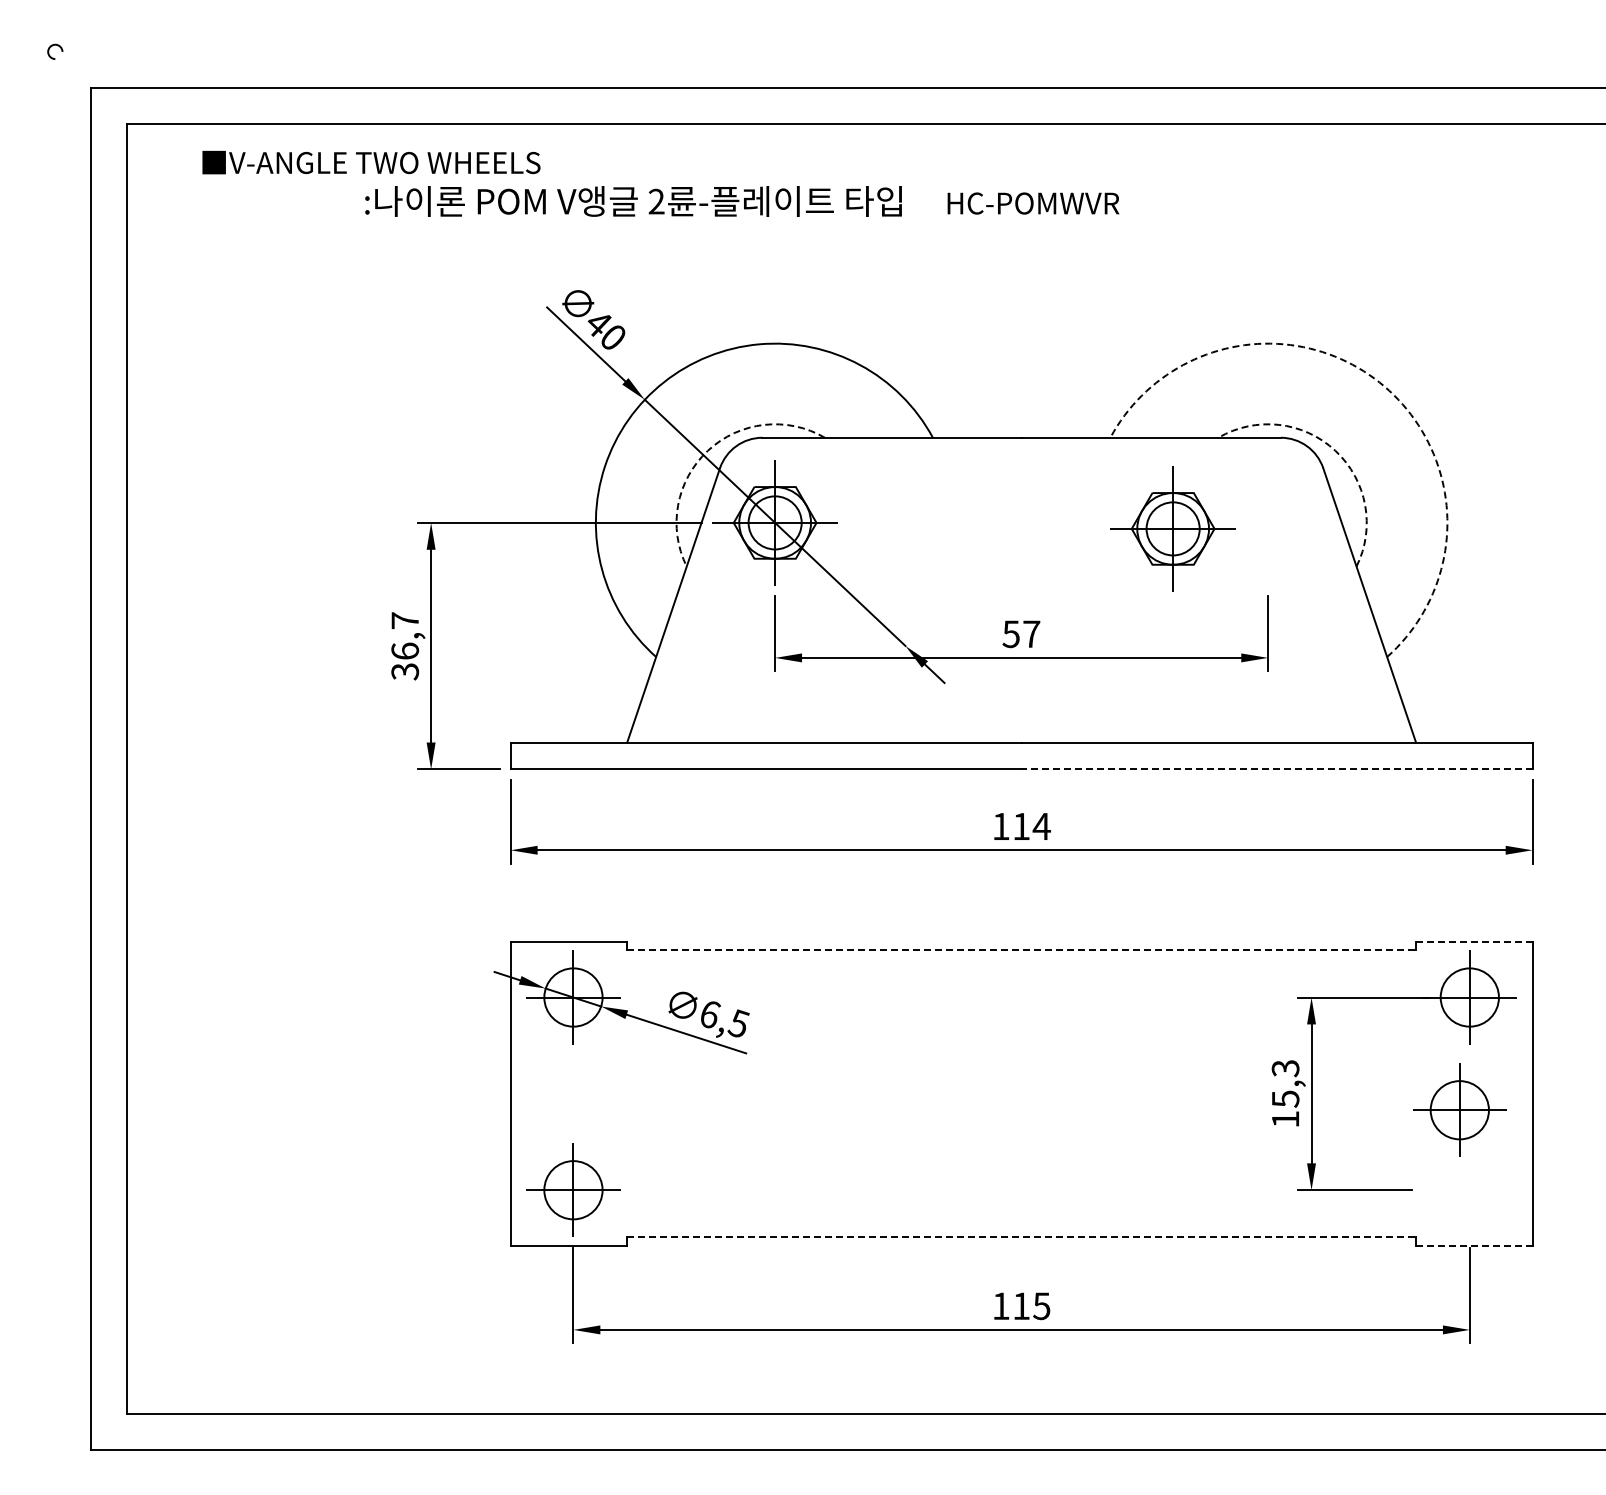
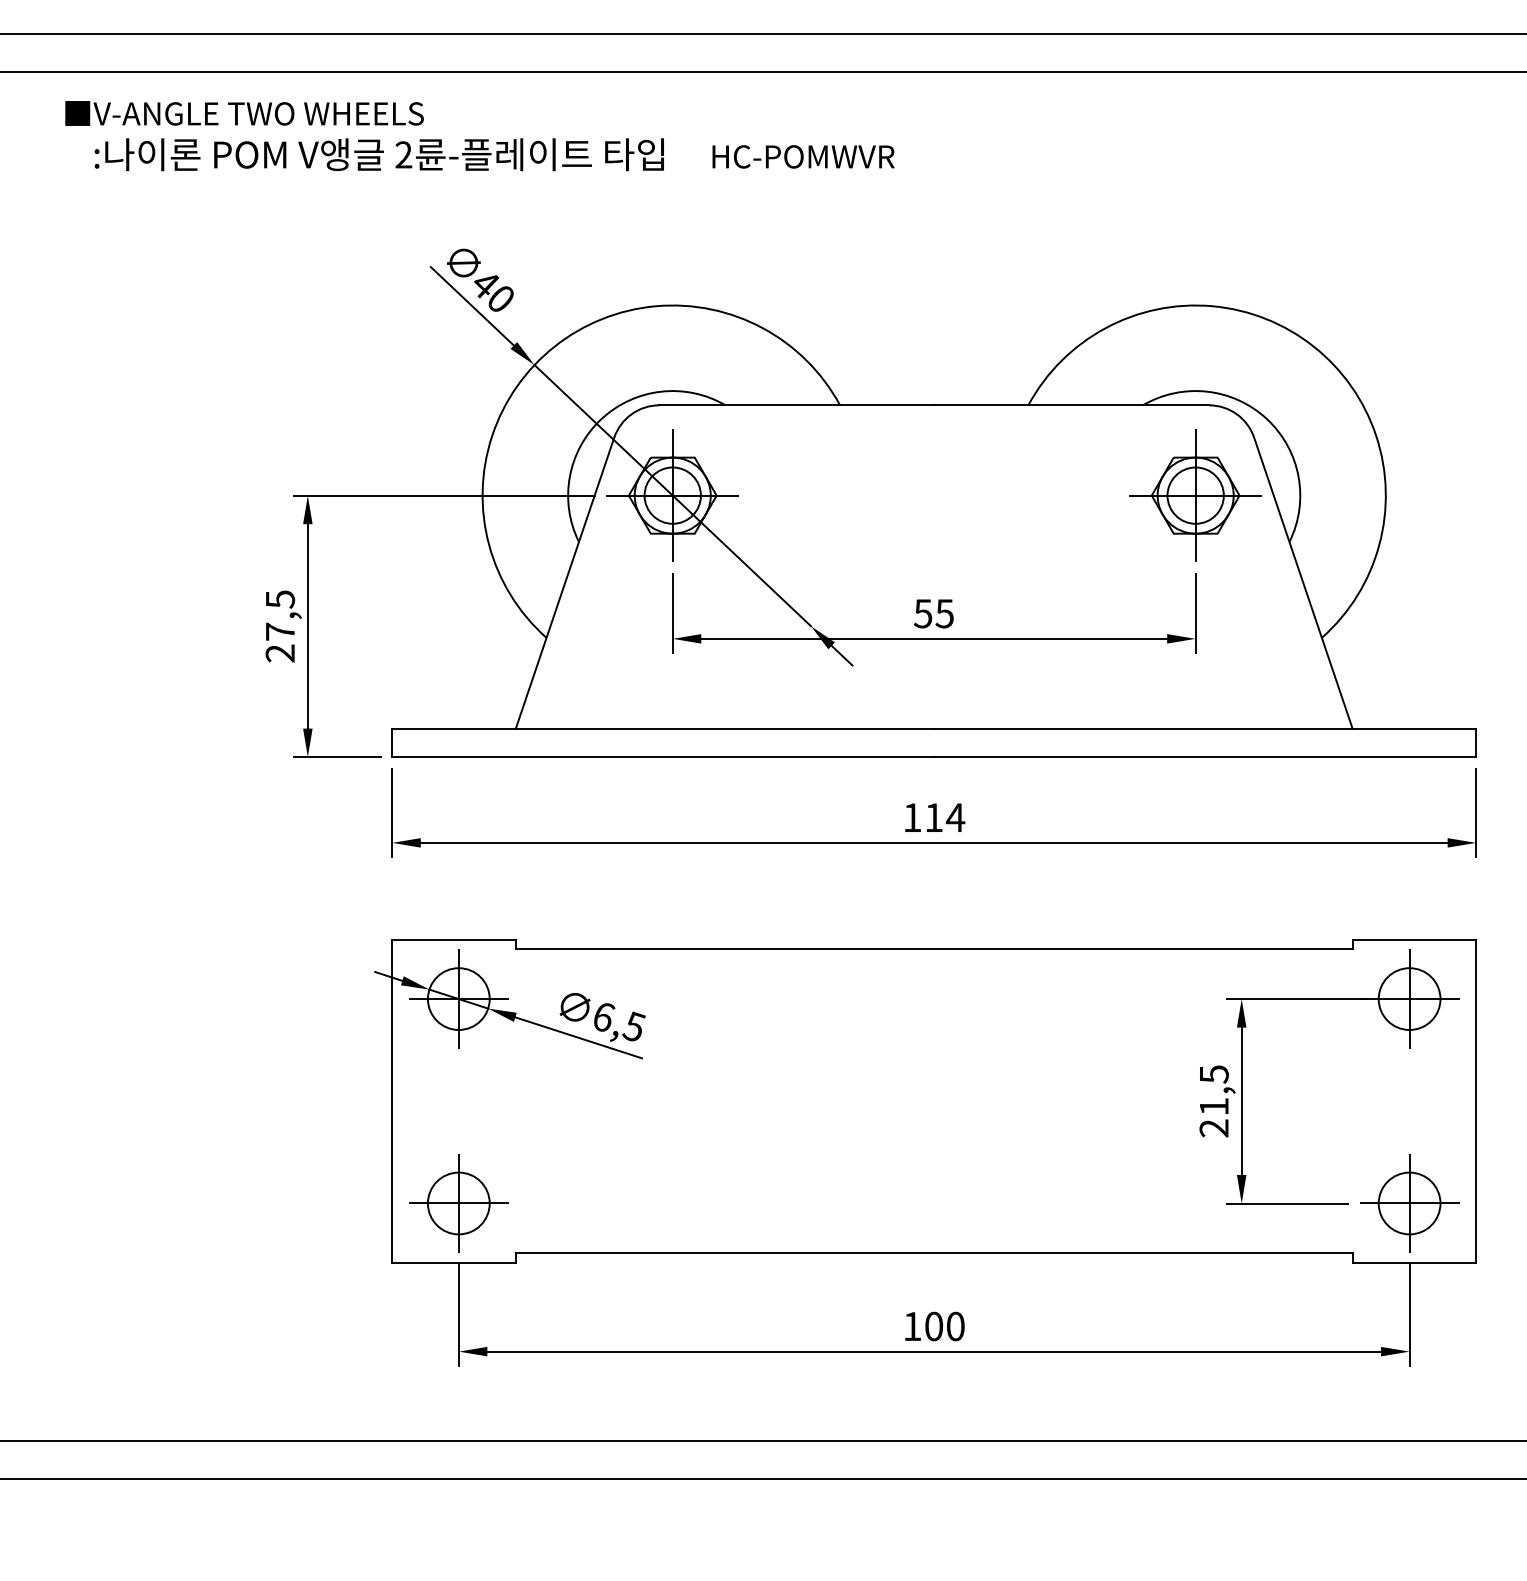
text: (742, 201) -> (494, 154), moved
arc: (1379, 382) -> (1313, 346), dashed -> solid
arc: (707, 450) -> (601, 418), dashed -> solid
arc: (1335, 450) -> (1267, 418), dashed -> solid
part: (1172, 528) -> (1194, 495), moved
text: (1031, 634) -> (944, 614), 57 -> 55
text: (405, 646) -> (280, 626), 36,7 -> 27,5
line: (1276, 769) -> (1204, 757), dashed -> solid
line: (1474, 941) -> (1414, 939), dashed -> solid
line: (1022, 950) -> (935, 949), dashed -> solid
text: (1285, 1093) -> (1214, 1100), 15,3 -> 21,5
part: (1459, 1109) -> (1409, 1202), moved
line: (1022, 1237) -> (935, 1253), dashed -> solid
line: (1474, 1246) -> (1414, 1263), dashed -> solid
text: (1031, 1306) -> (944, 1326), 115 -> 100

